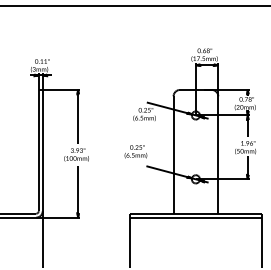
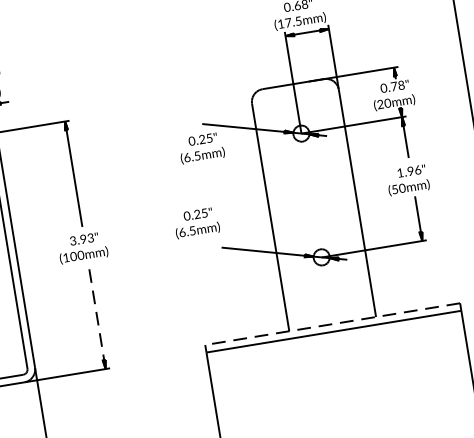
line: (78, 190) -> (97, 316), solid -> dashed
line: (195, 213) -> (331, 323), solid -> dashed

